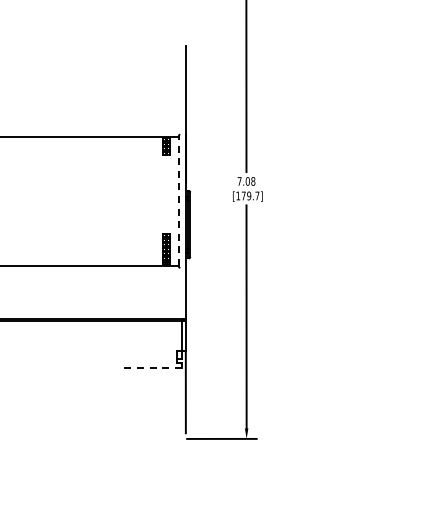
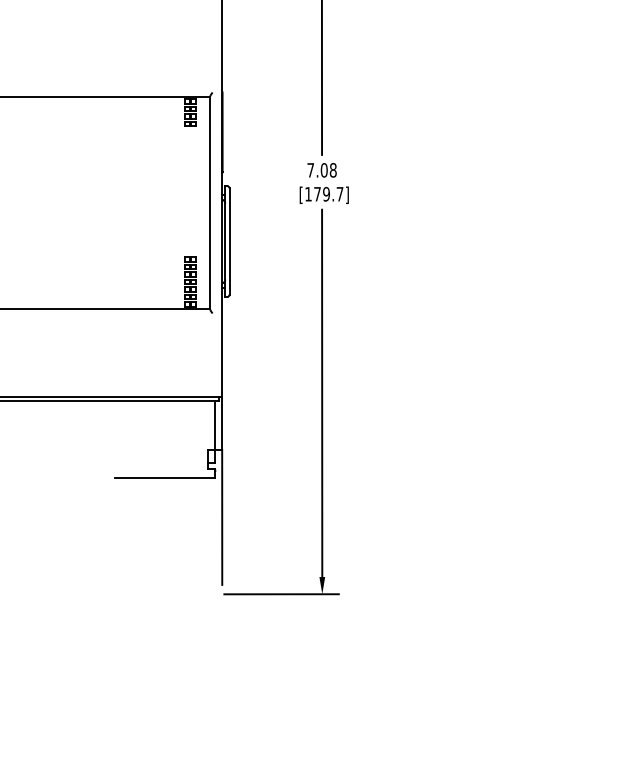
line: (178, 200) -> (210, 201), dashed -> solid
line: (150, 368) -> (164, 478), dashed -> solid

